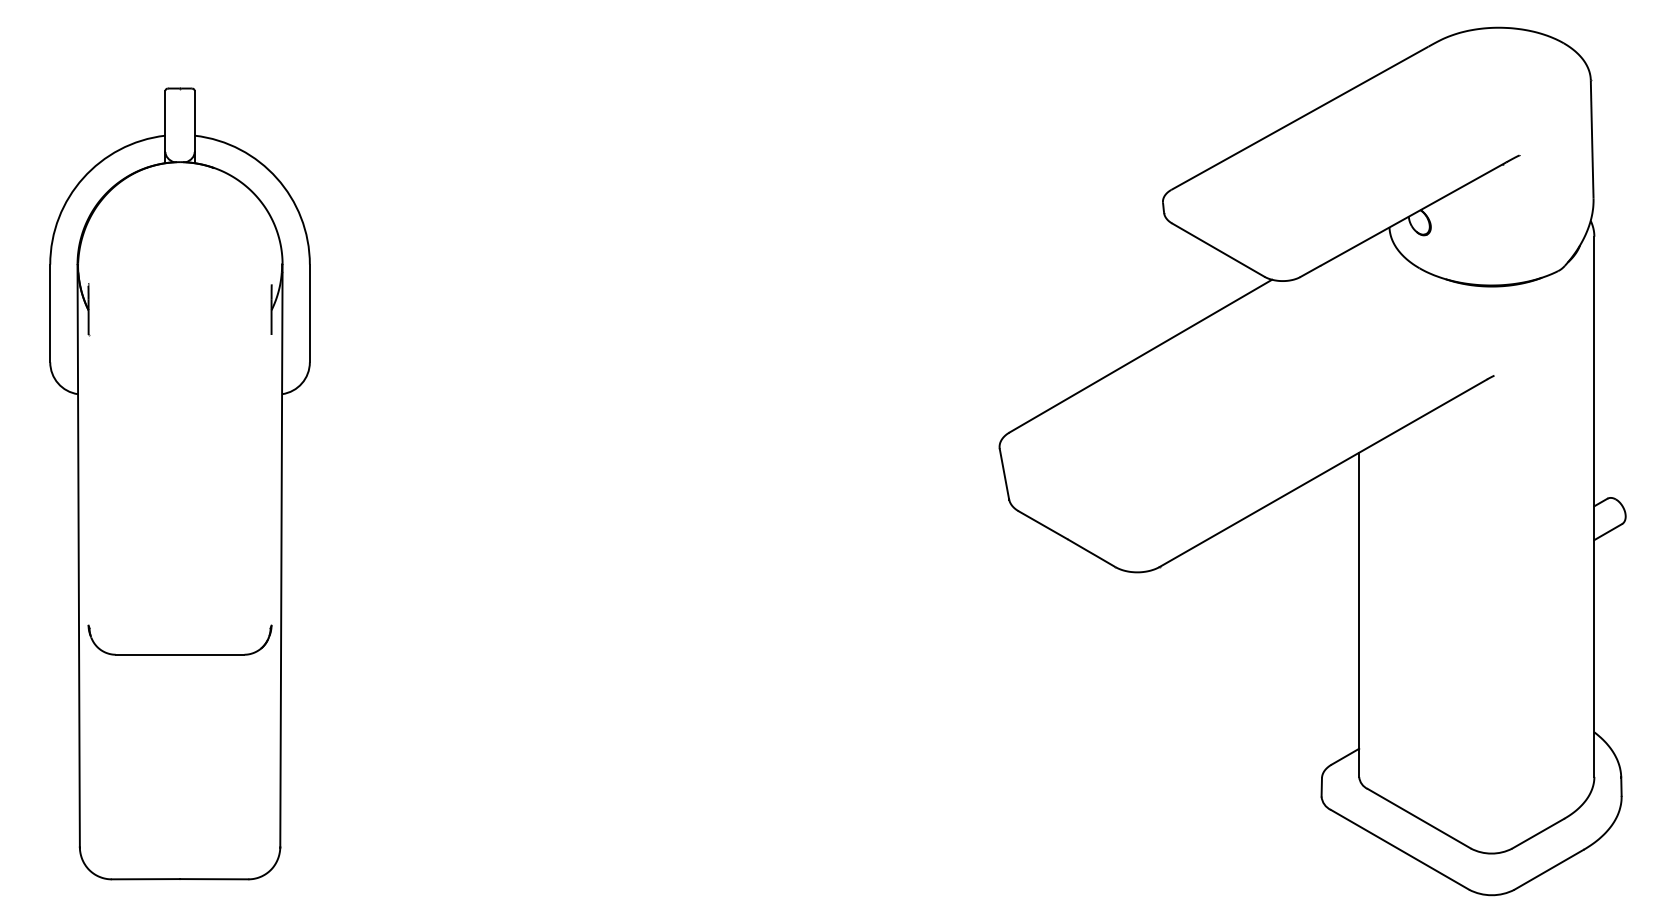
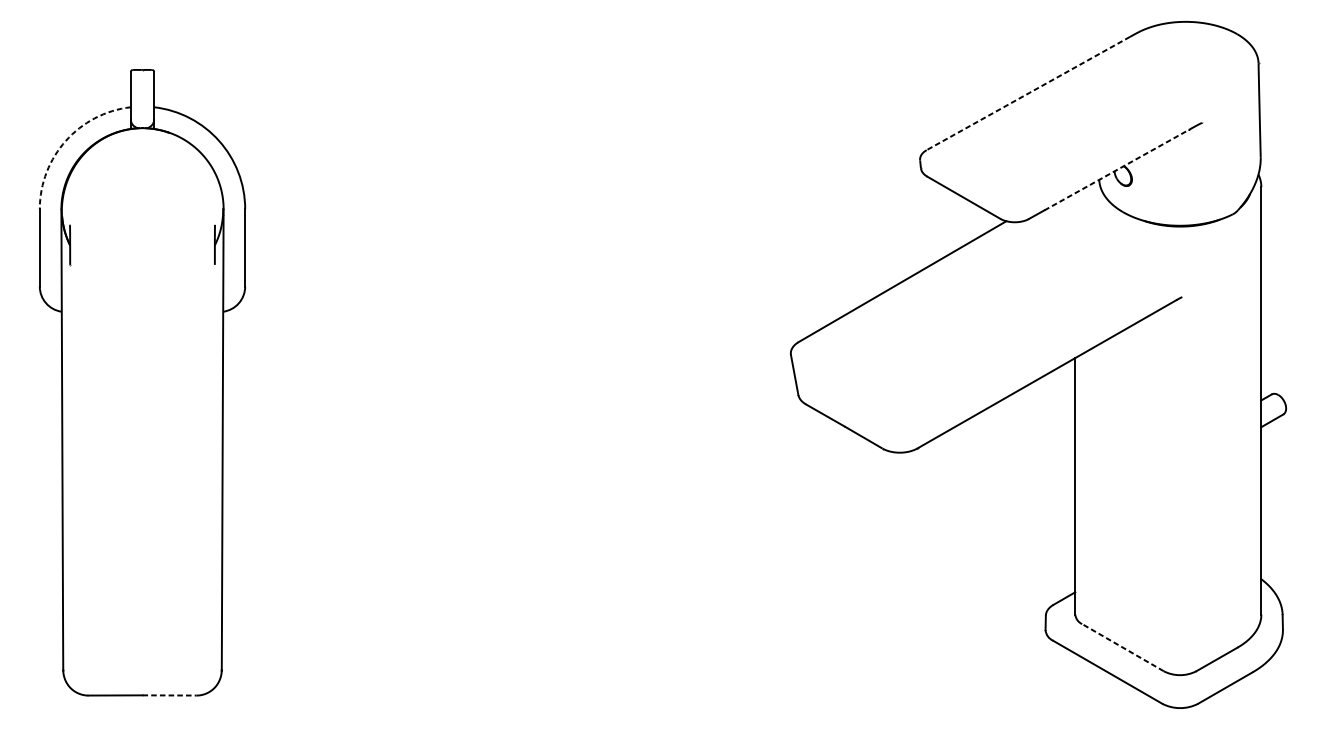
line: (1300, 118) -> (1028, 93), solid -> dashed
arc: (83, 178) -> (66, 141), solid -> dashed
line: (1412, 214) -> (1117, 169), solid -> dashed
part: (179, 654) -> (142, 517), removed
line: (1419, 818) -> (1123, 647), solid -> dashed
line: (214, 879) -> (169, 695), solid -> dashed

